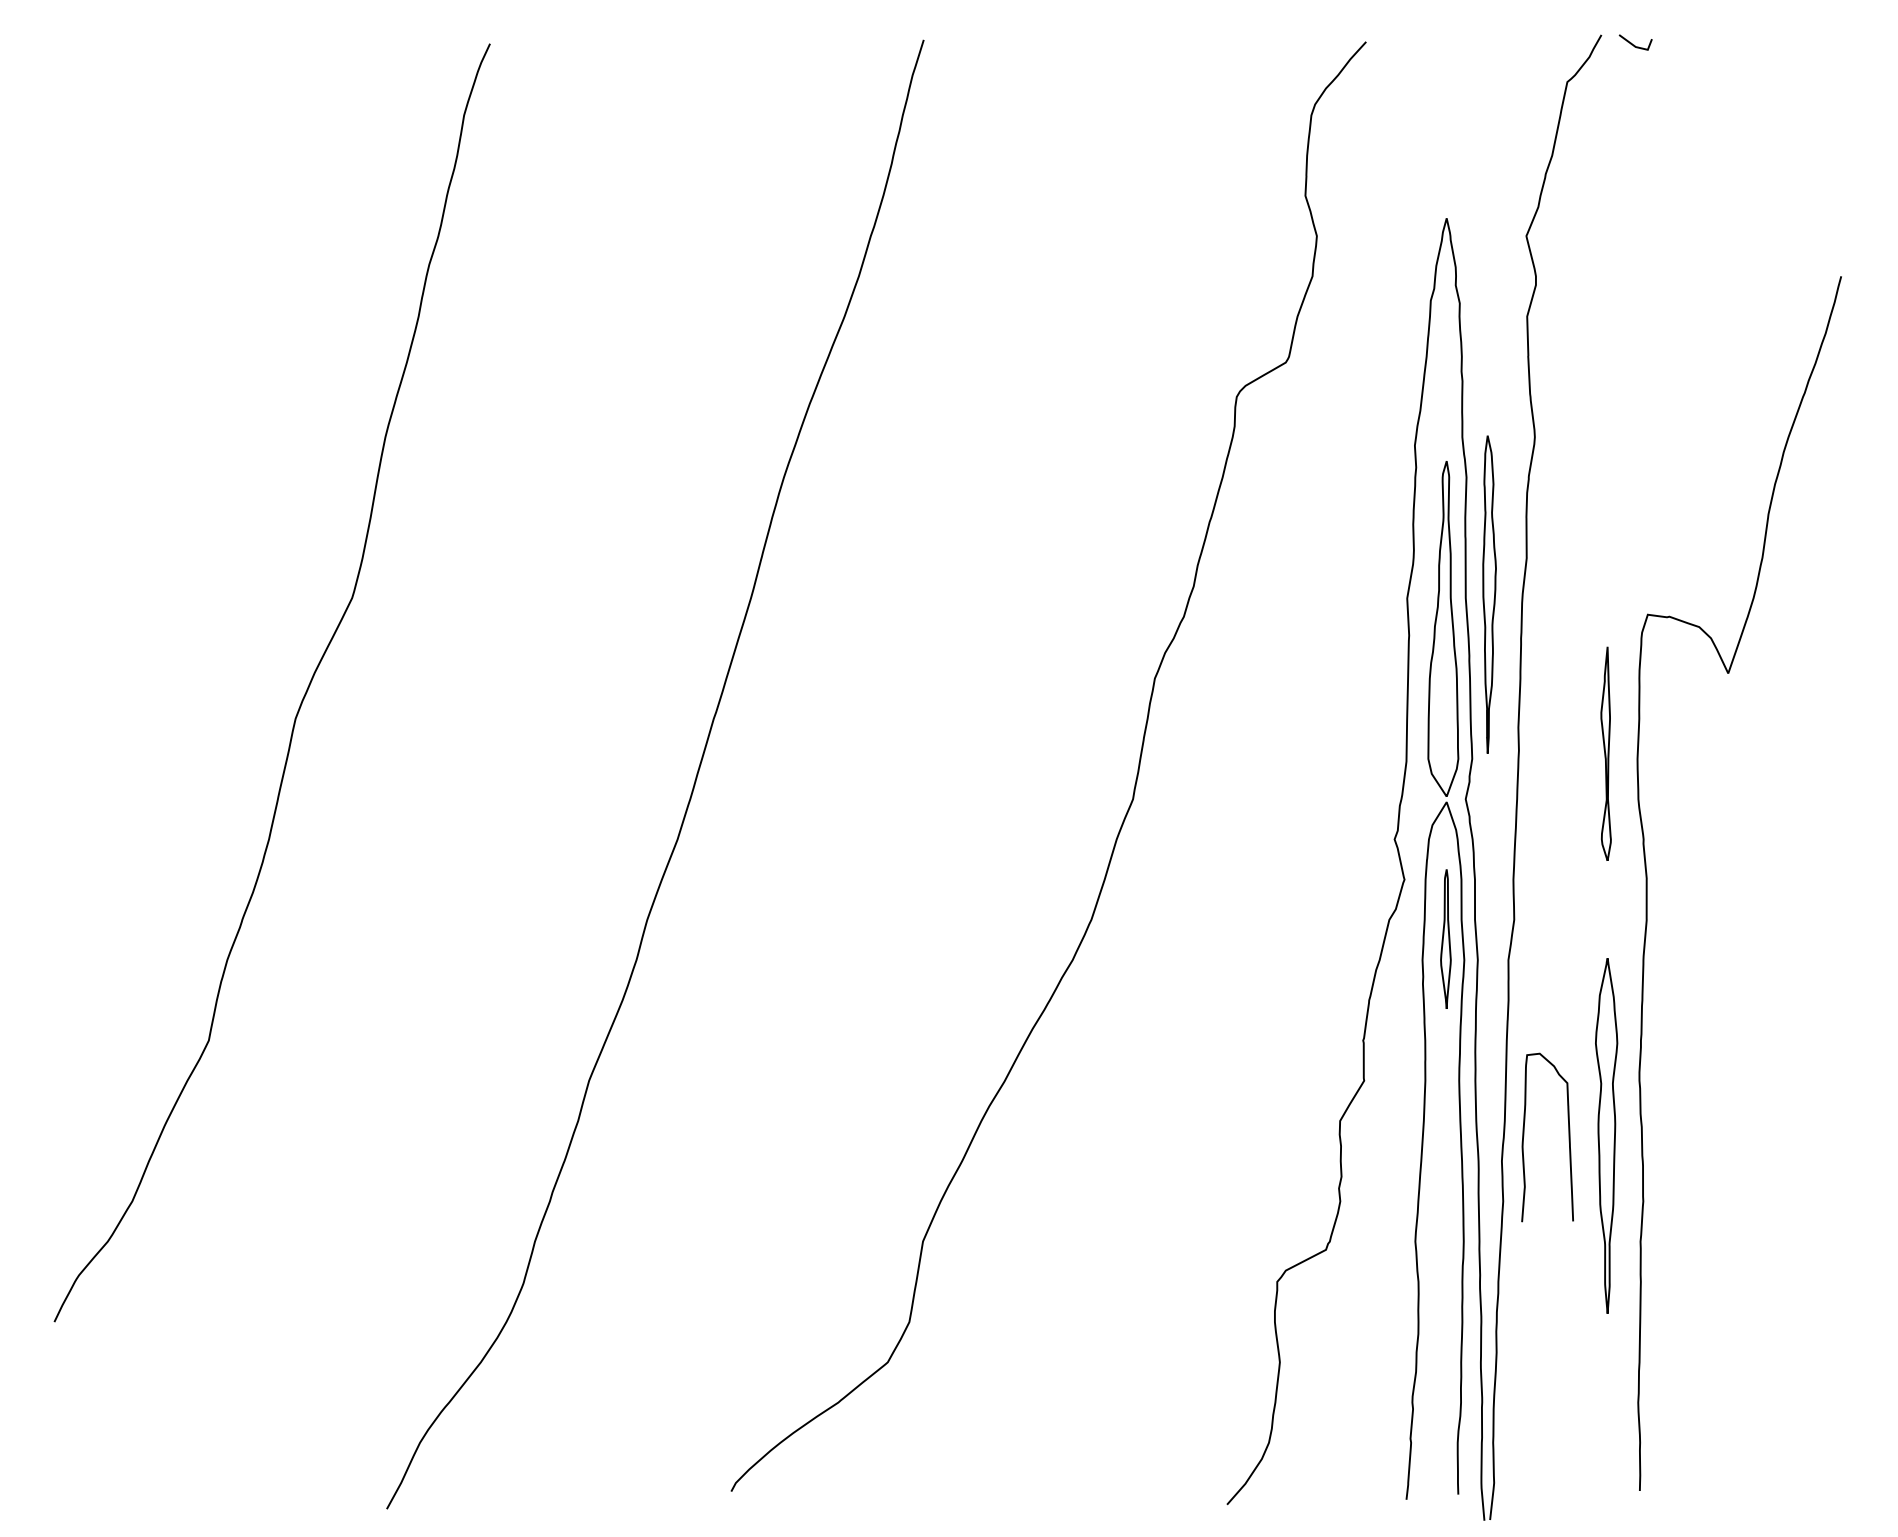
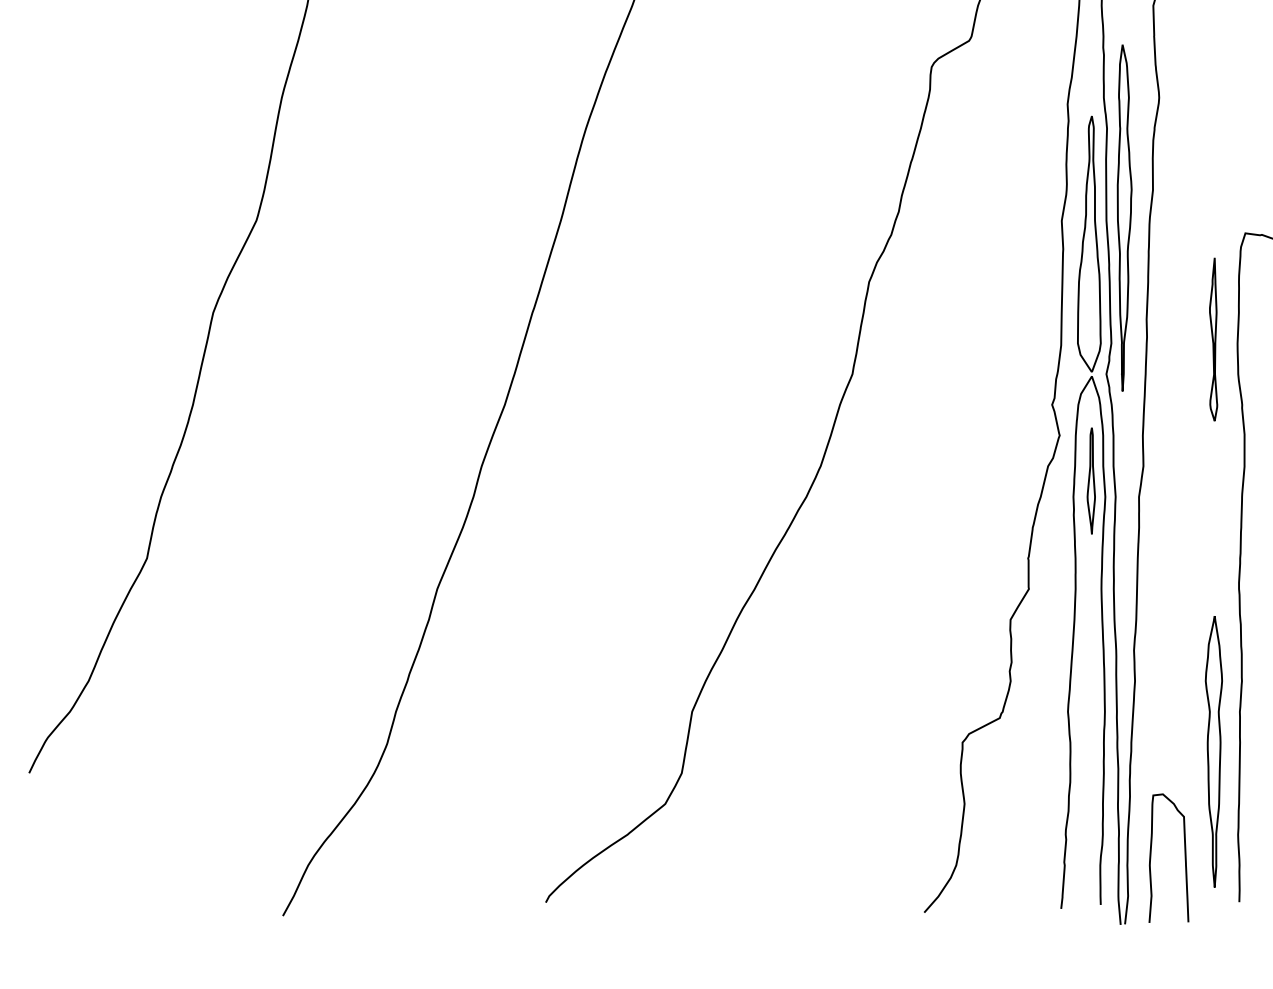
part: (1489, 594) -> (1124, 217), size x1.43
part: (1606, 1135) -> (1213, 751), moved
curve: (1568, 1137) -> (1184, 858), moved

